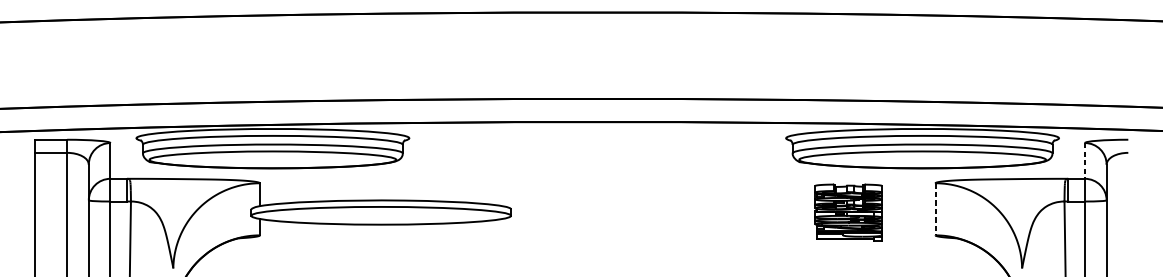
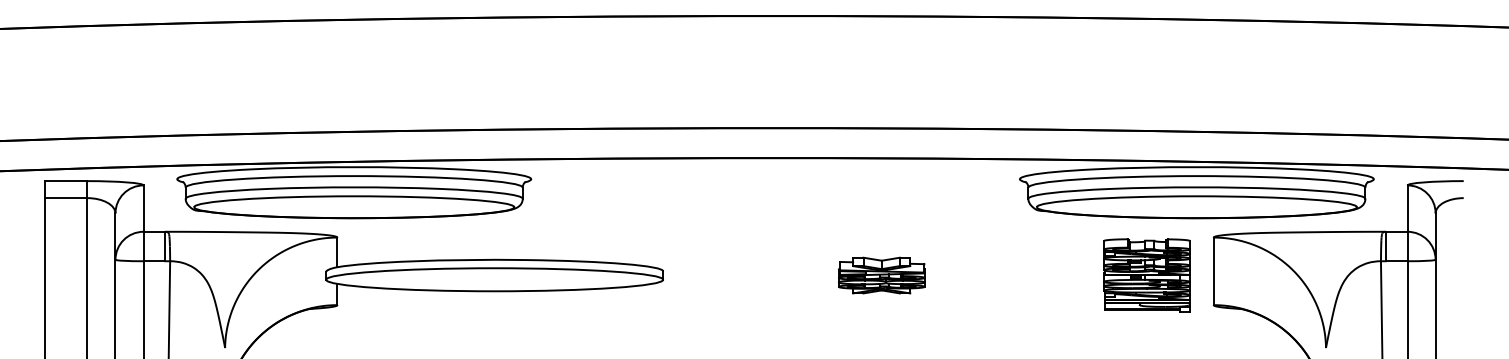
line: (1084, 161) -> (1407, 209), dashed -> solid
line: (935, 209) -> (1213, 271), dashed -> solid
part: (679, 212) -> (881, 275), added
part: (848, 212) -> (1146, 275), moved

